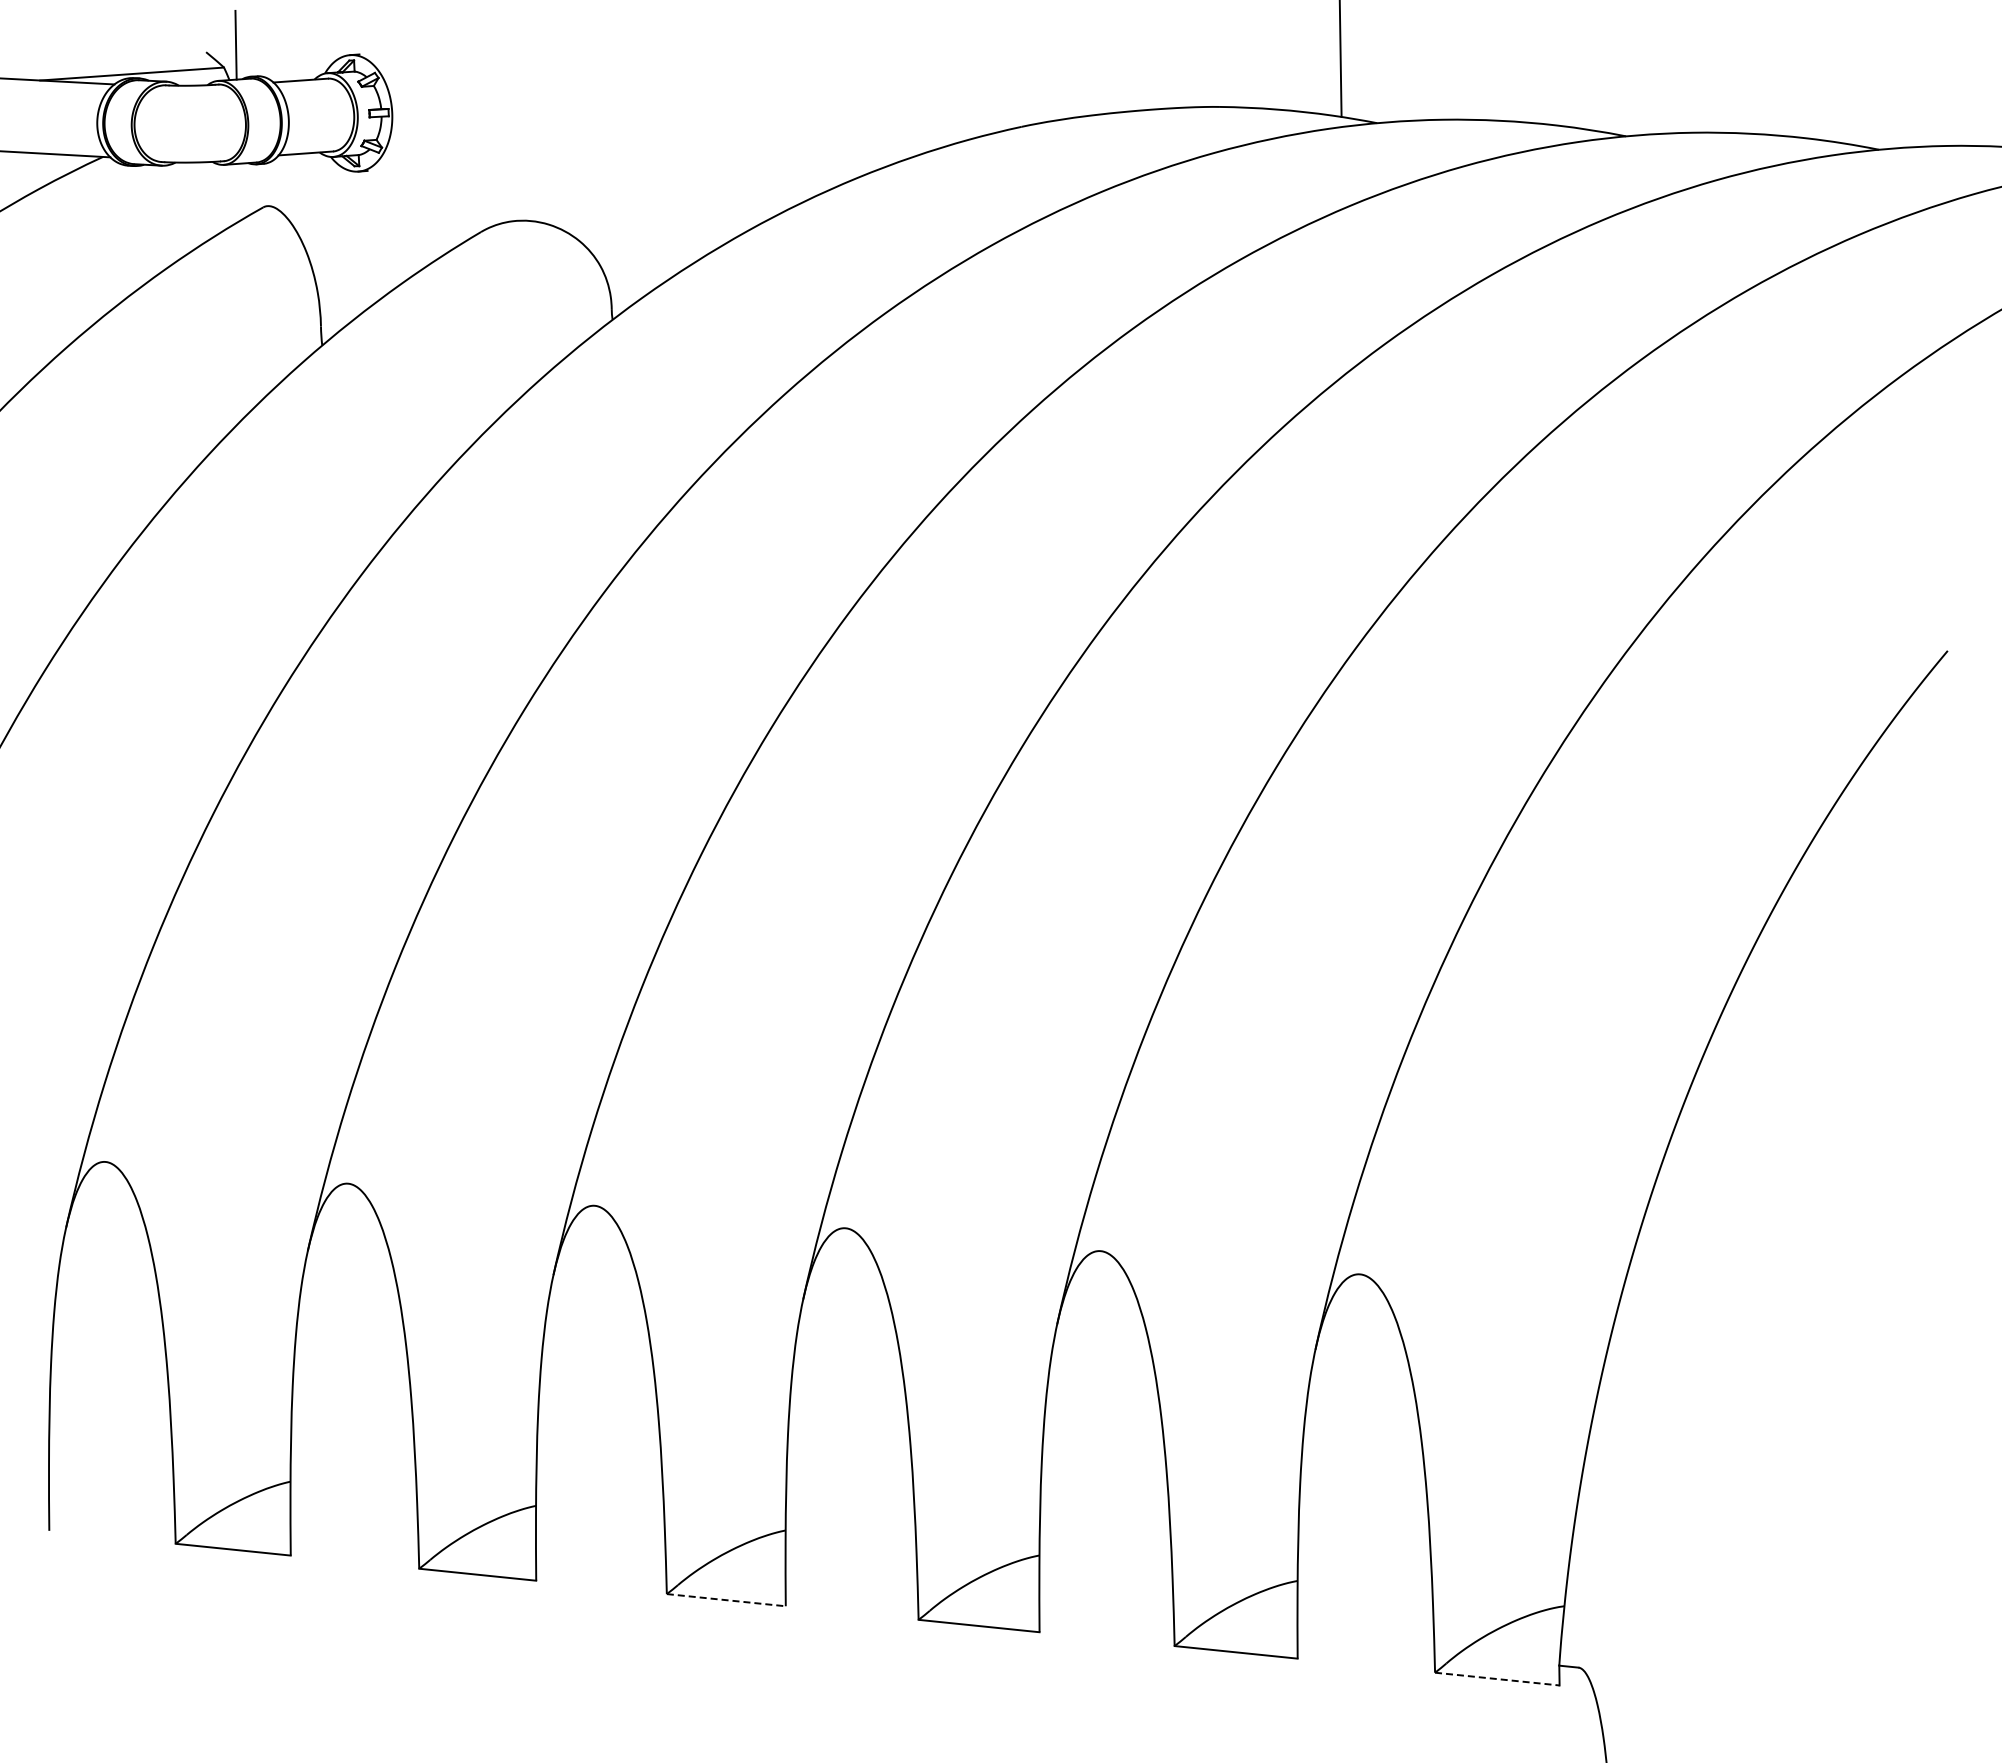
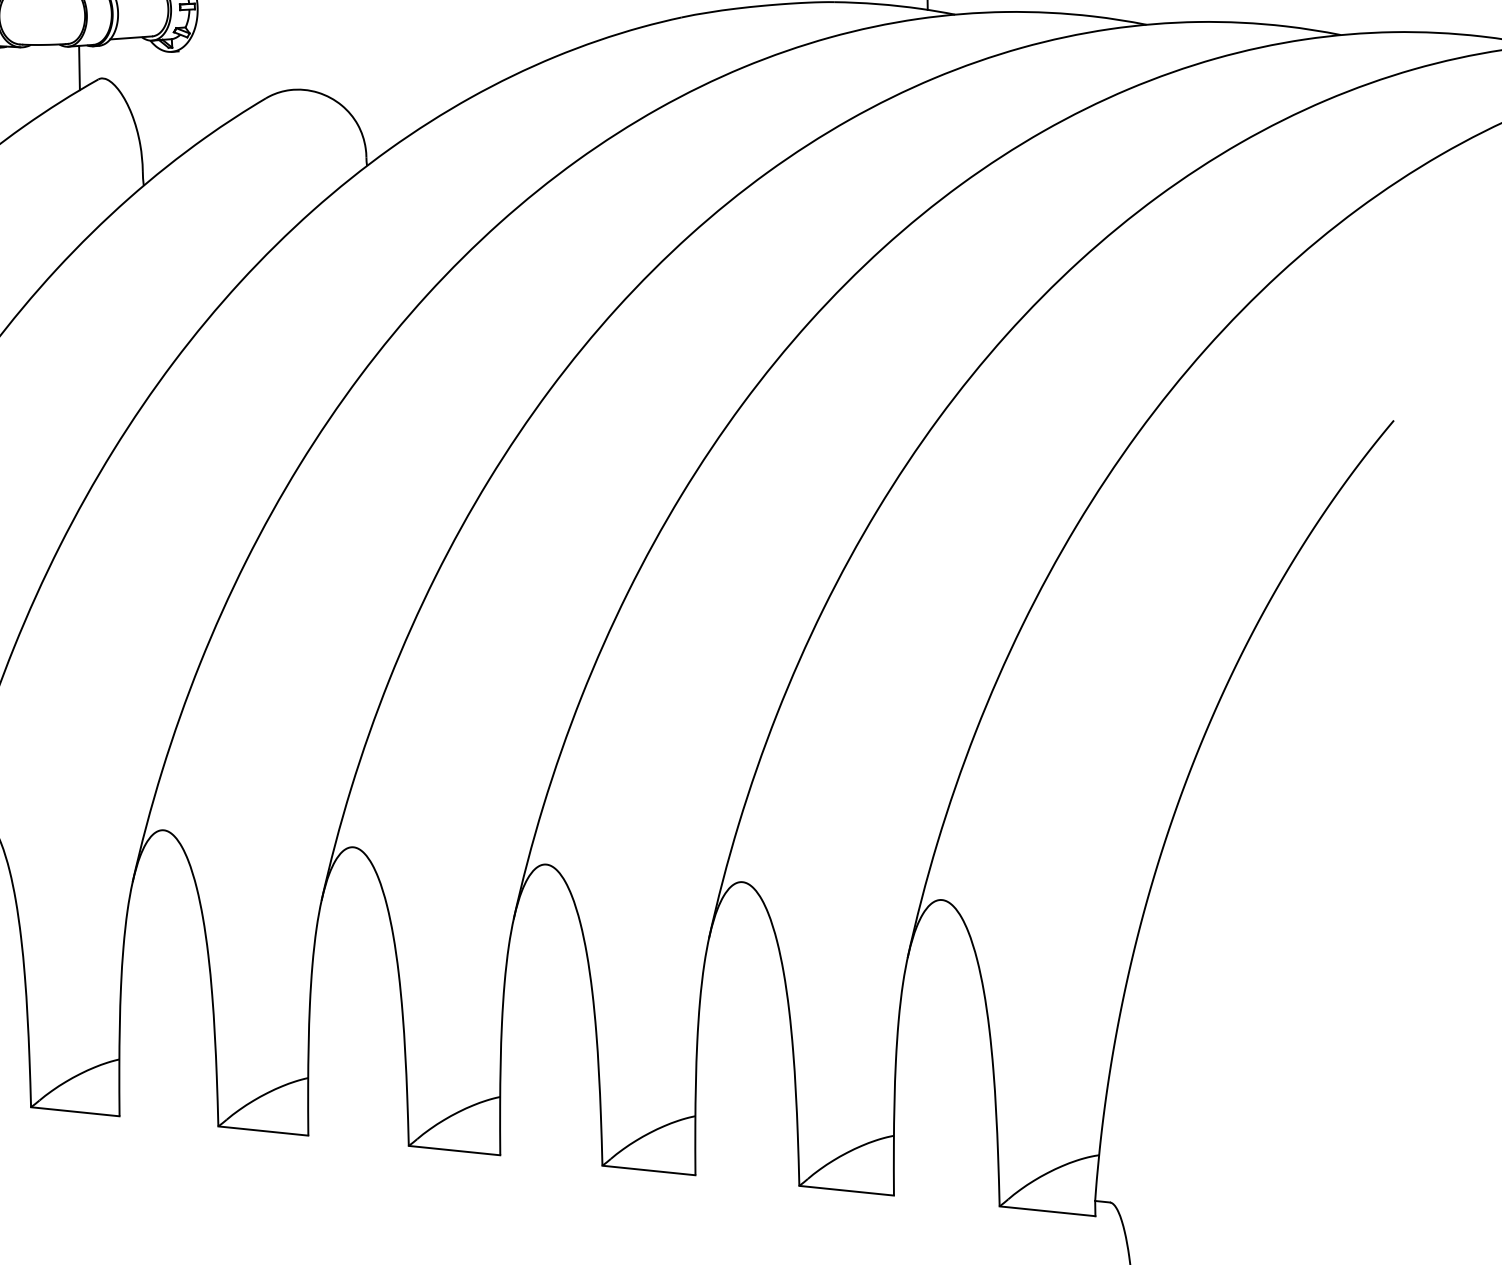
line: (238, 192) -> (79, 67), added
line: (726, 1600) -> (454, 1150), dashed -> solid
line: (1497, 1679) -> (1047, 1211), dashed -> solid

